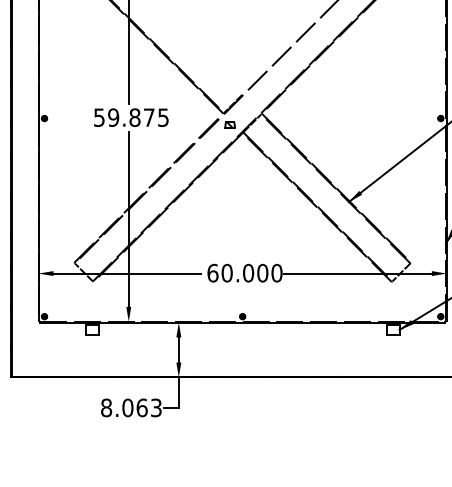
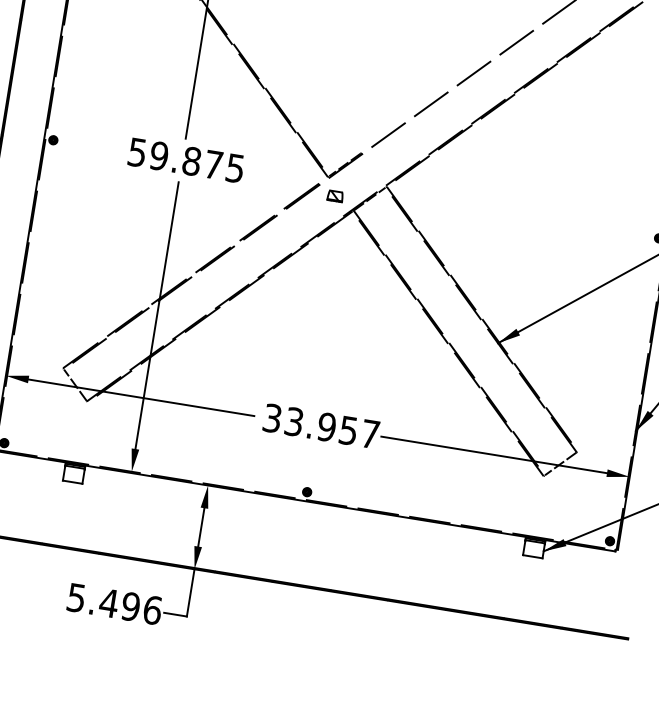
text: (244, 272) -> (320, 425), 60.000 -> 33.957
text: (131, 407) -> (114, 603), 8.063 -> 5.496

